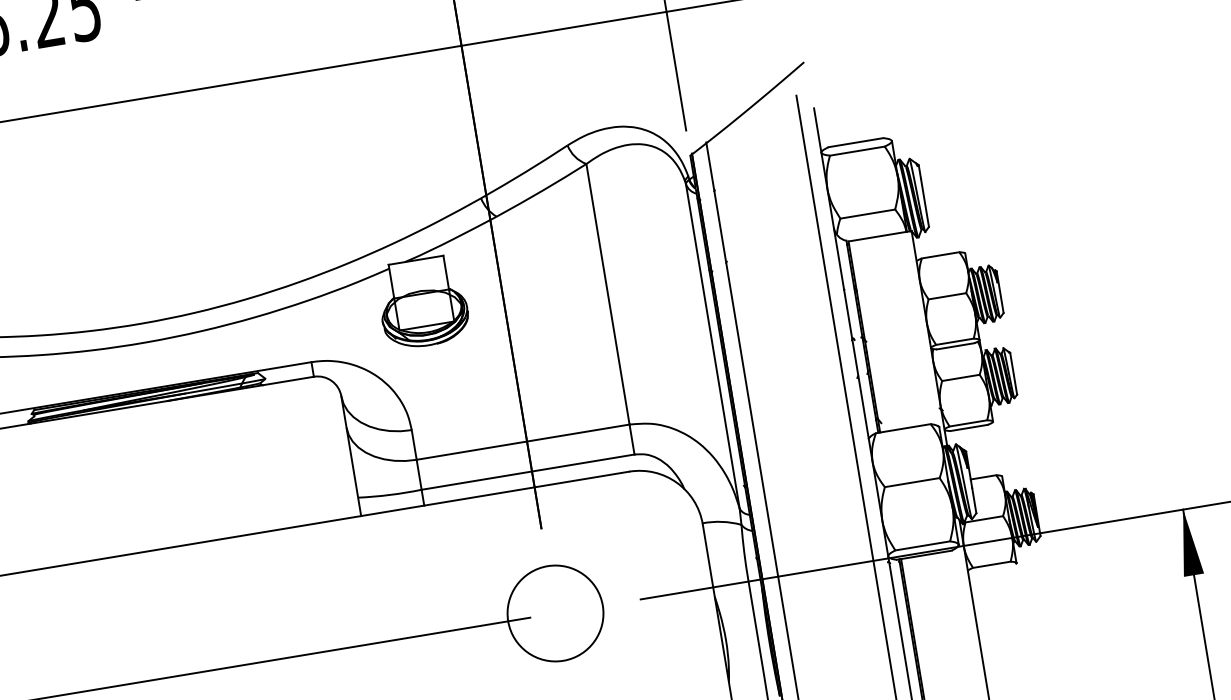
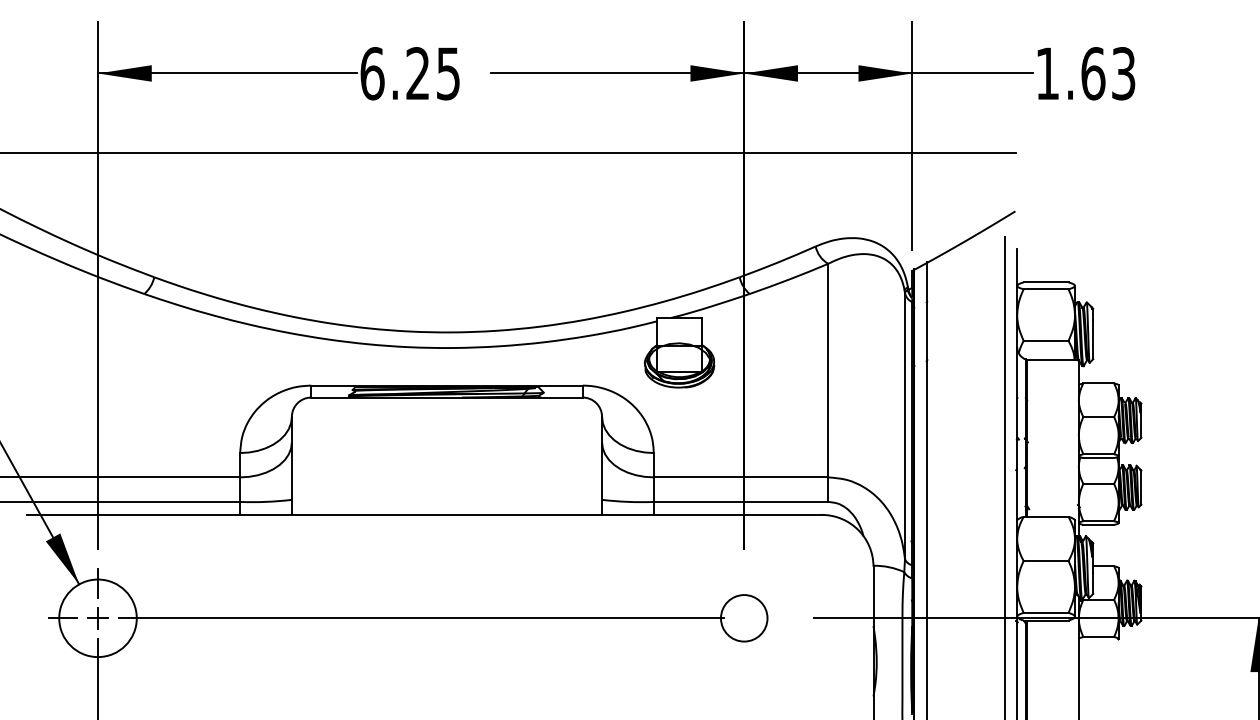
circle: (555, 613) -> (744, 618), size x0.6

